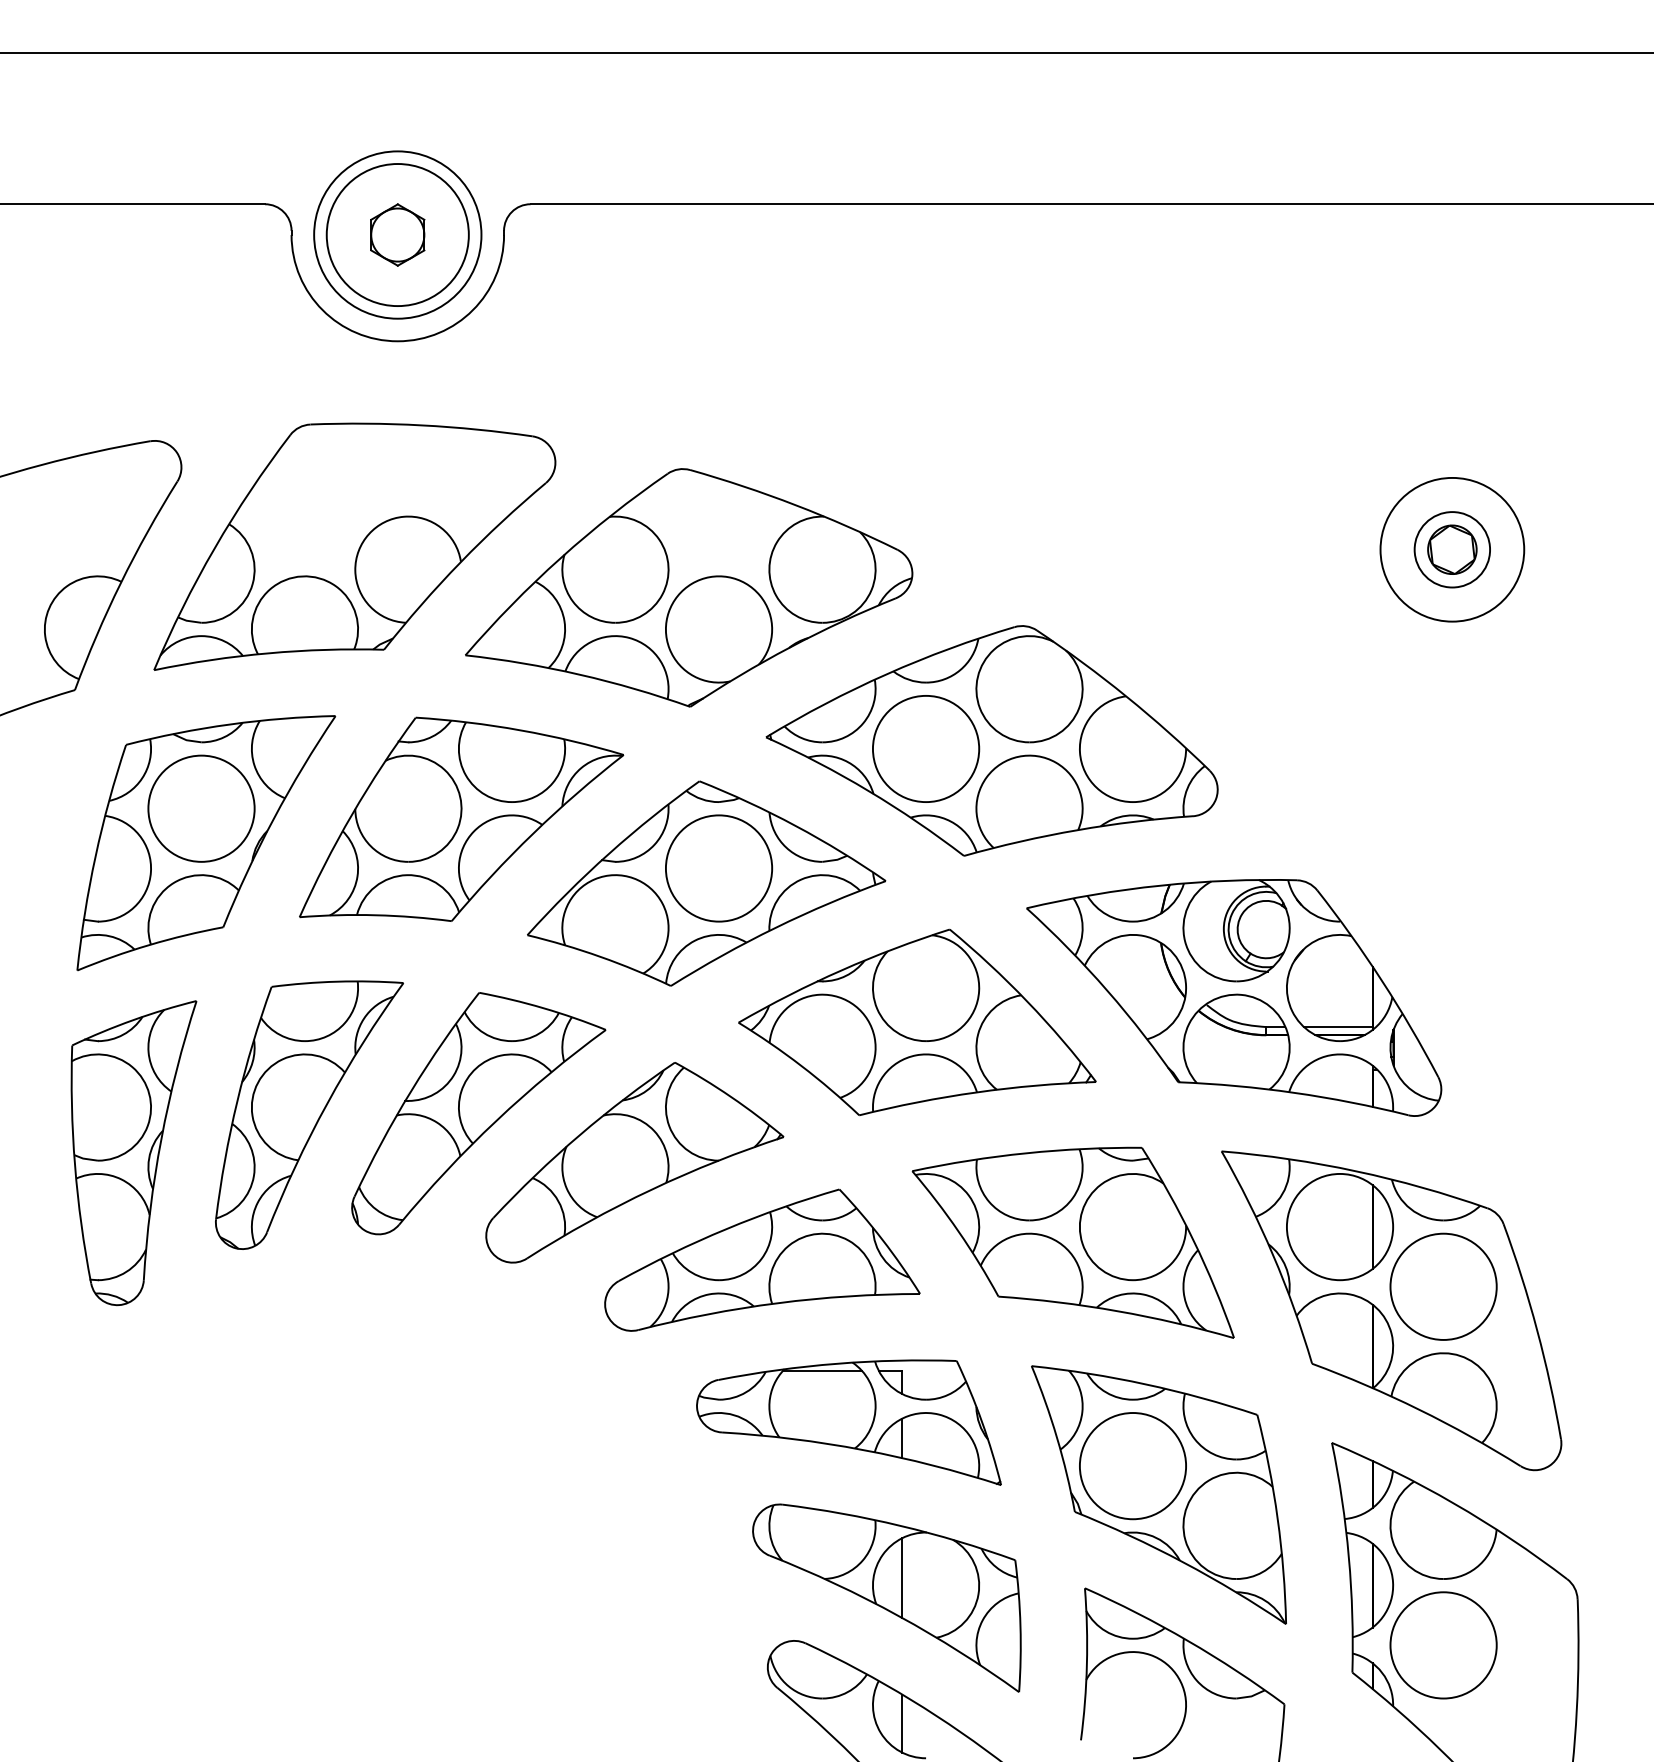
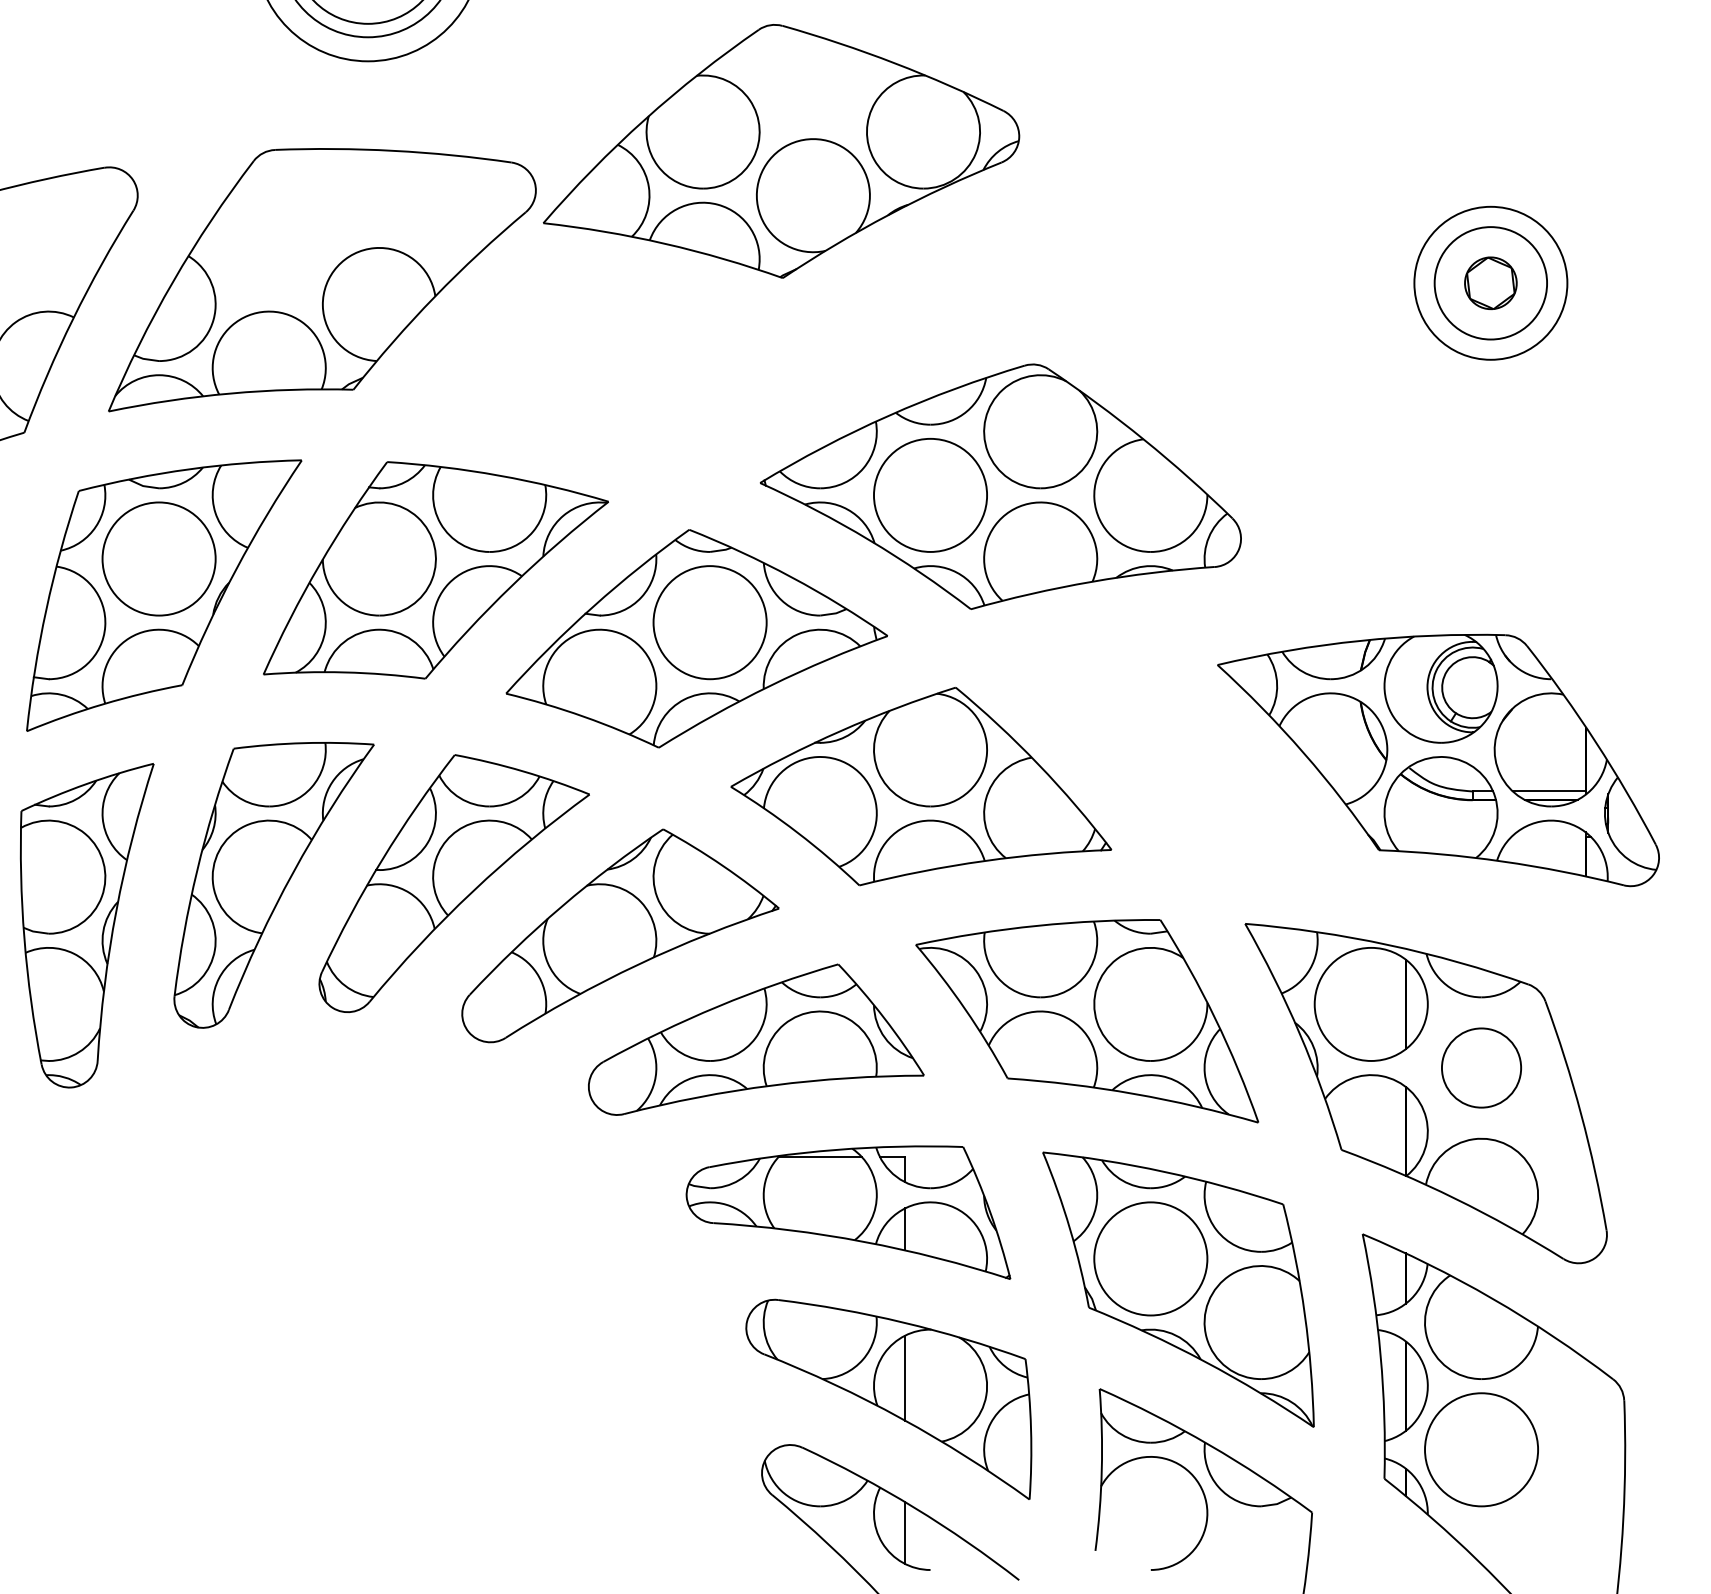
circle: (1452, 549) -> (1491, 283), size x1.4
part: (689, 587) -> (781, 150), moved
part: (1234, 997) -> (1438, 759), moved
circle: (1443, 1286) -> (1481, 1067), size x0.7

